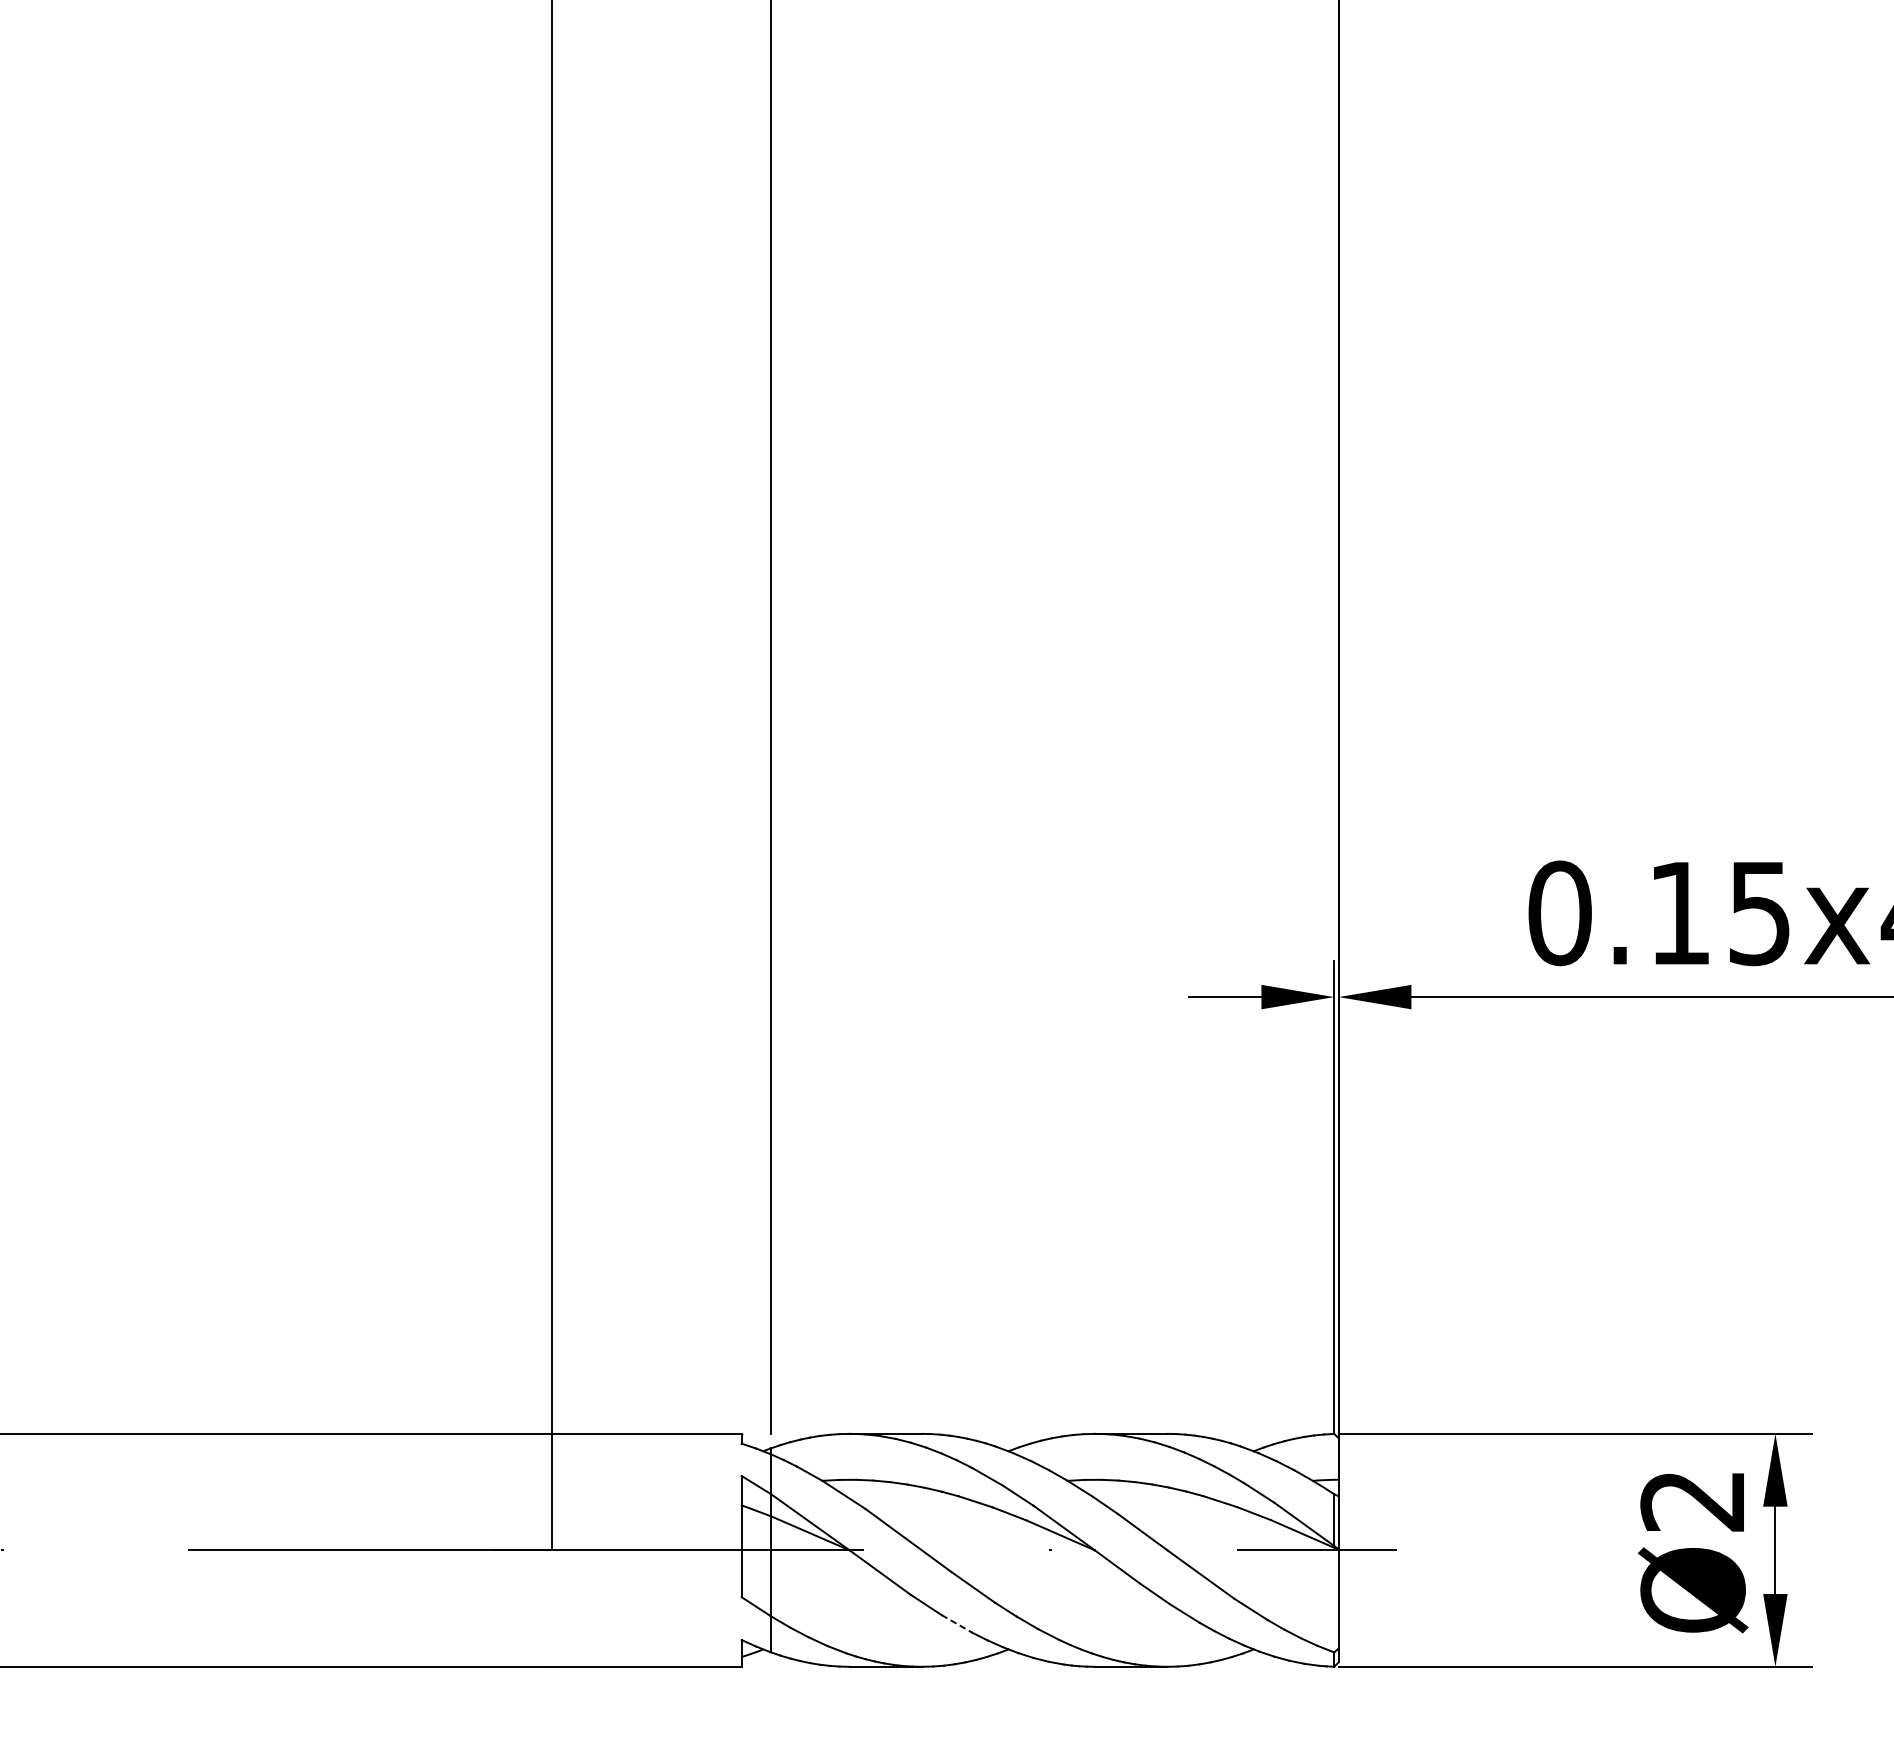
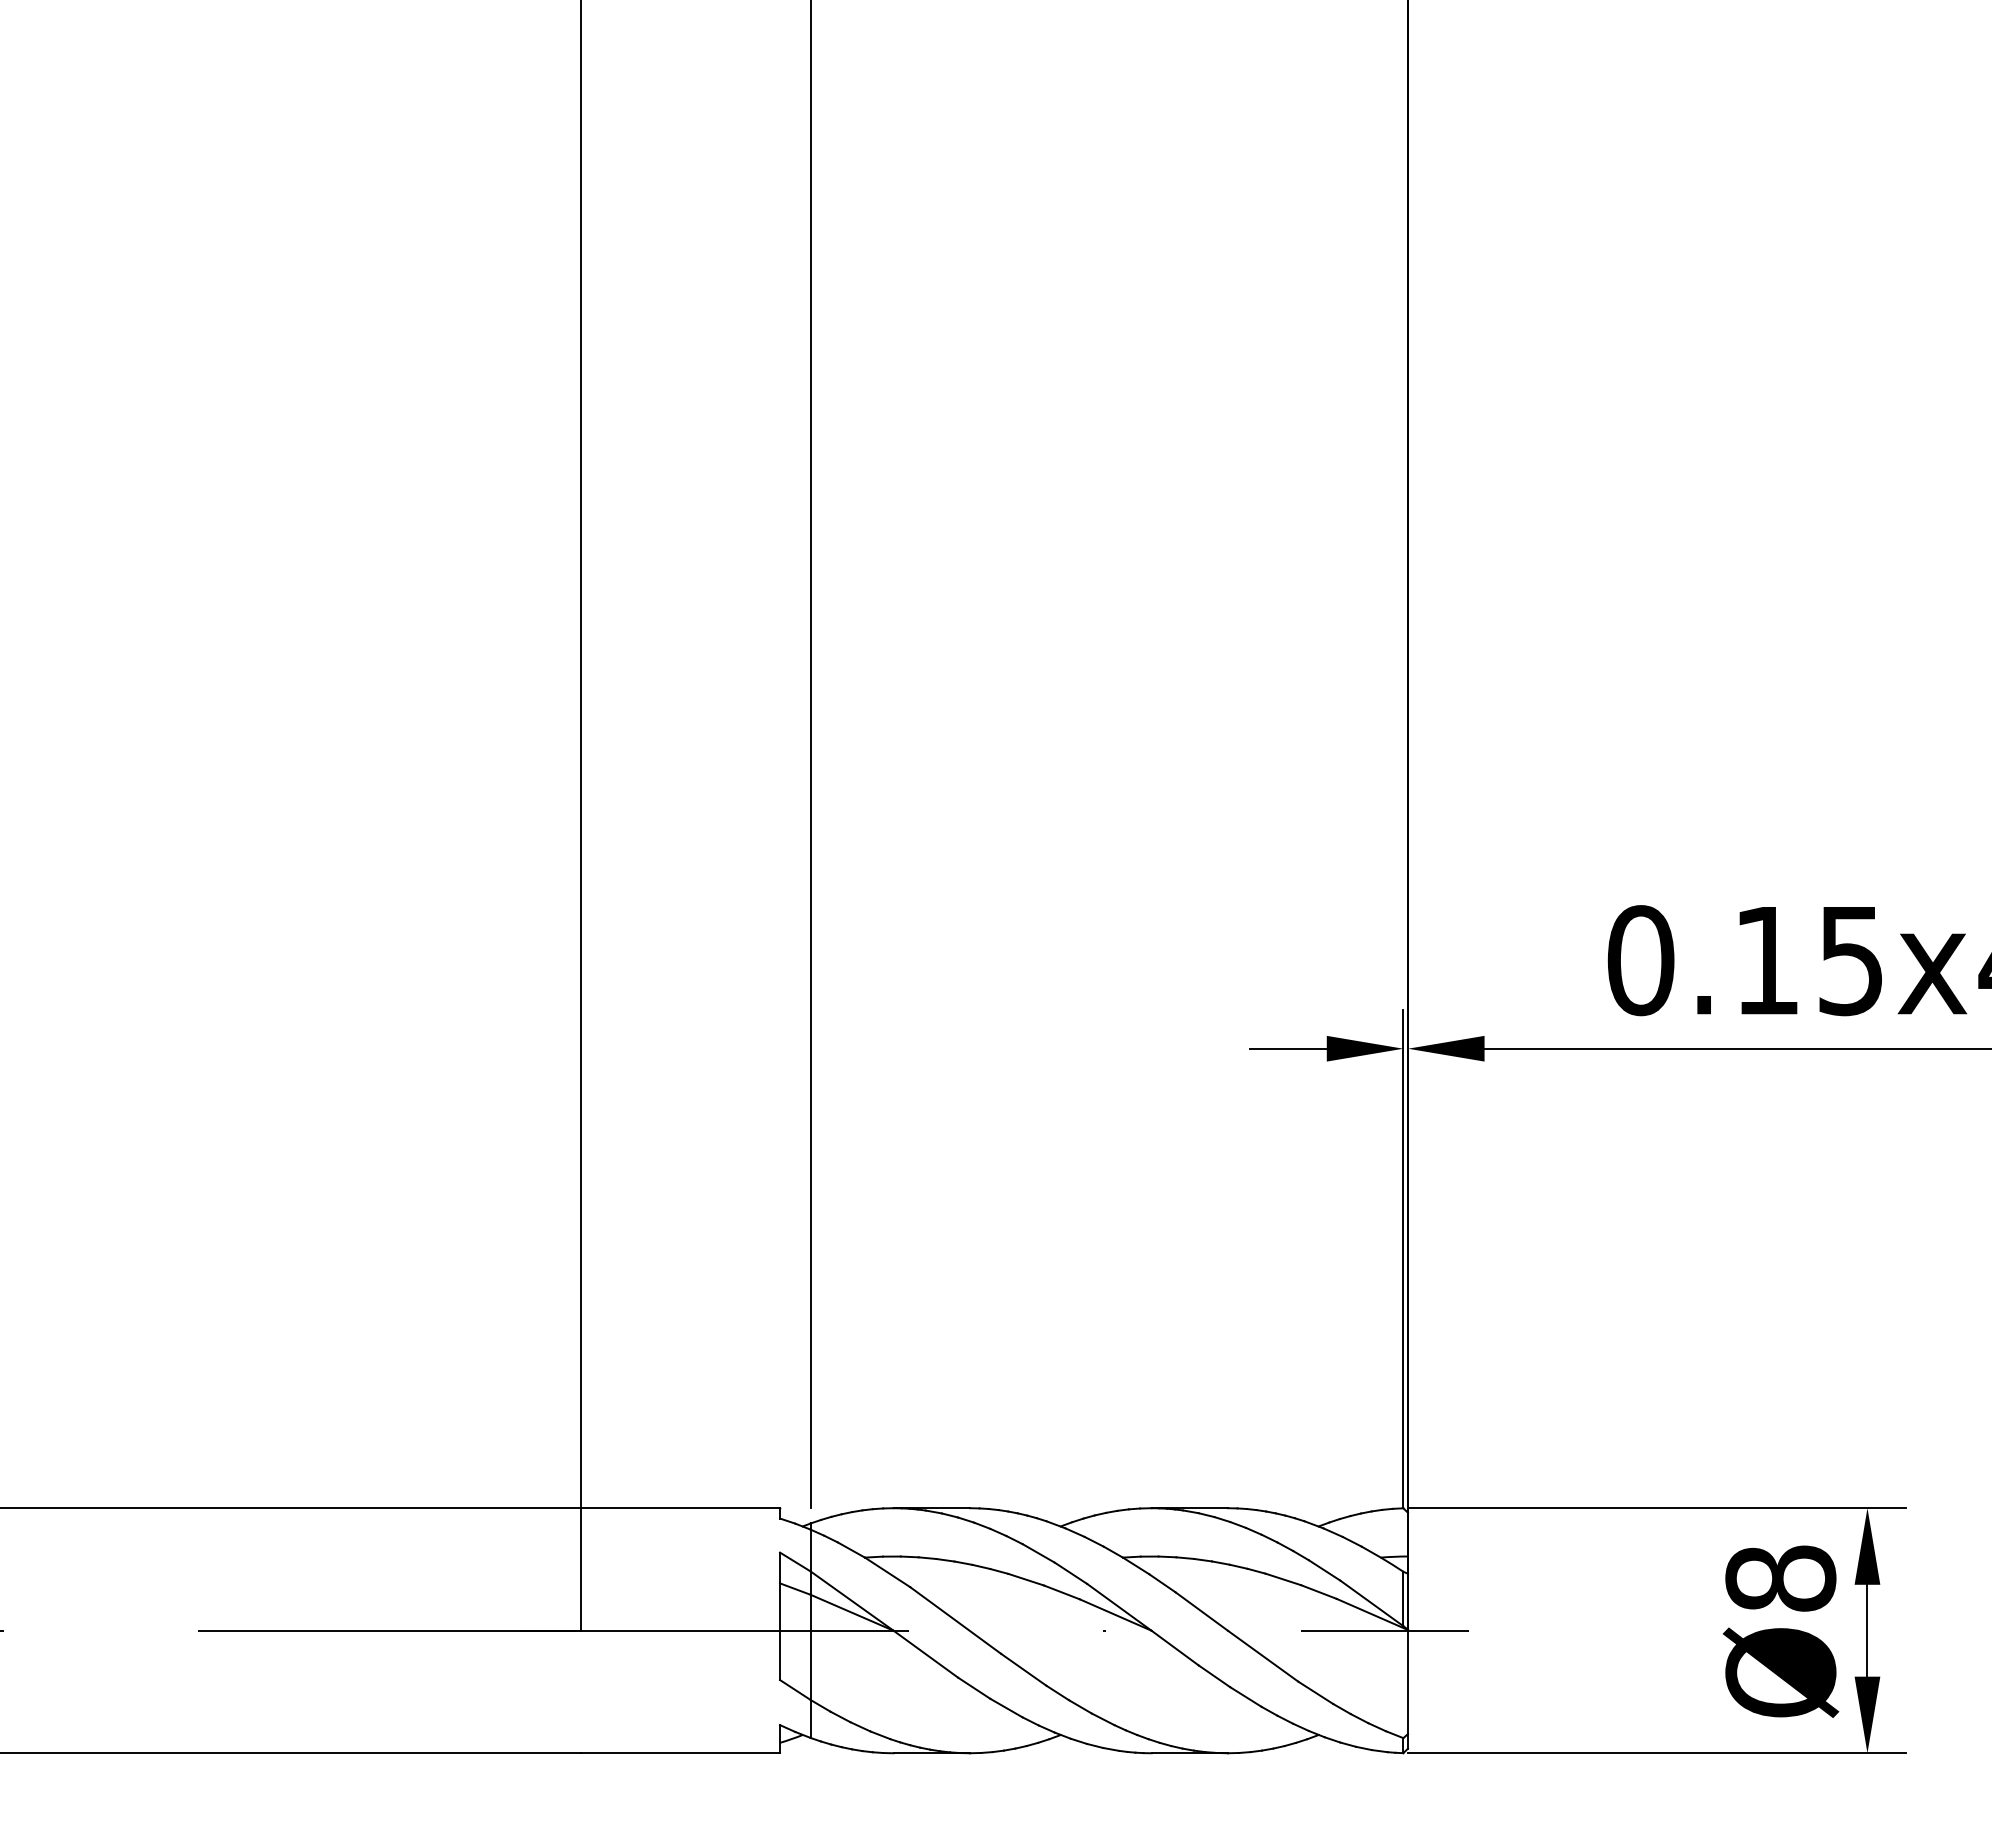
text: (1692, 1500) -> (1780, 1578), Ø2 -> Ø8
line: (956, 1624) -> (1006, 1708), dashed -> solid

